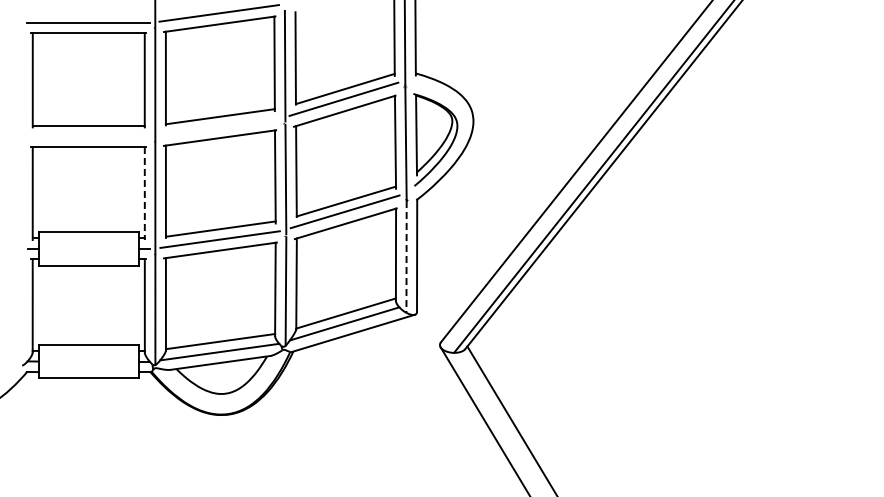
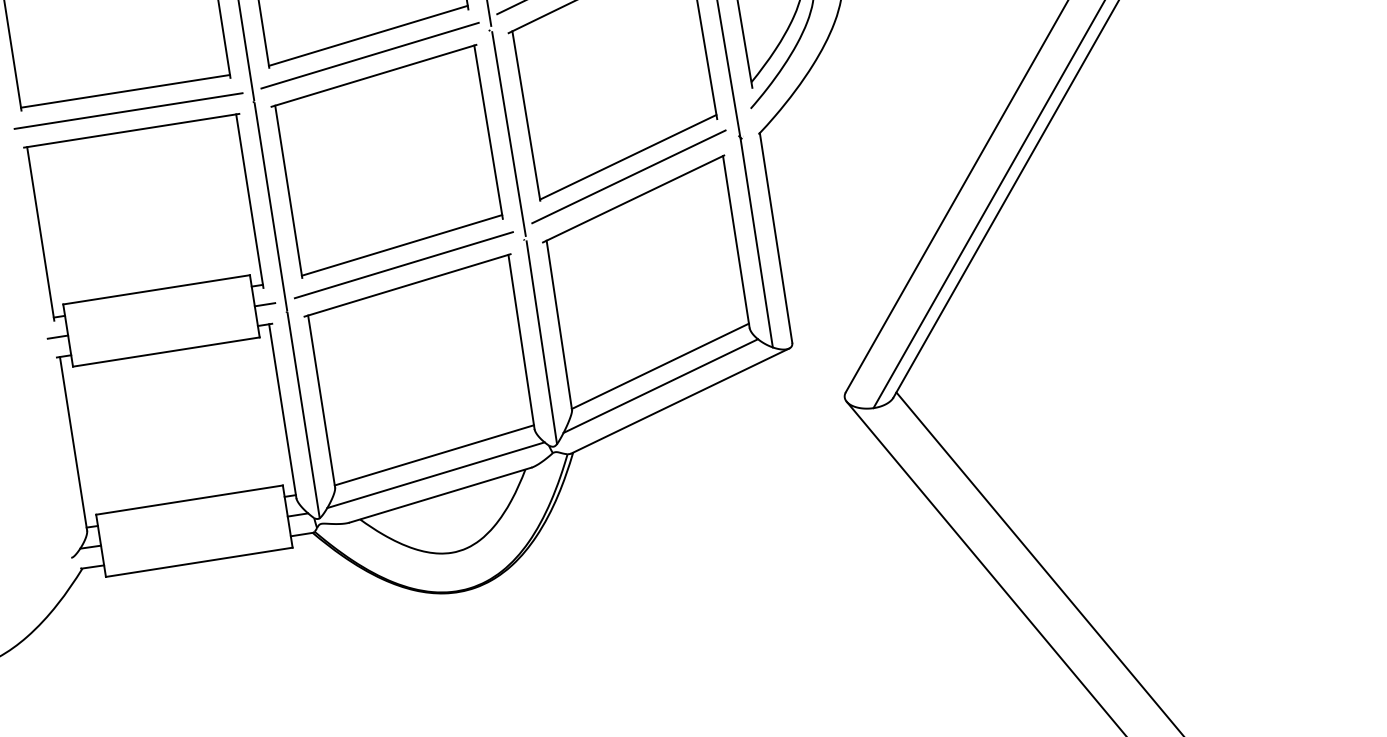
line: (219, 126) -> (369, 54), added
line: (88, 136) -> (128, 111), added
line: (144, 193) -> (249, 201), dashed -> solid
line: (406, 256) -> (756, 242), dashed -> solid

